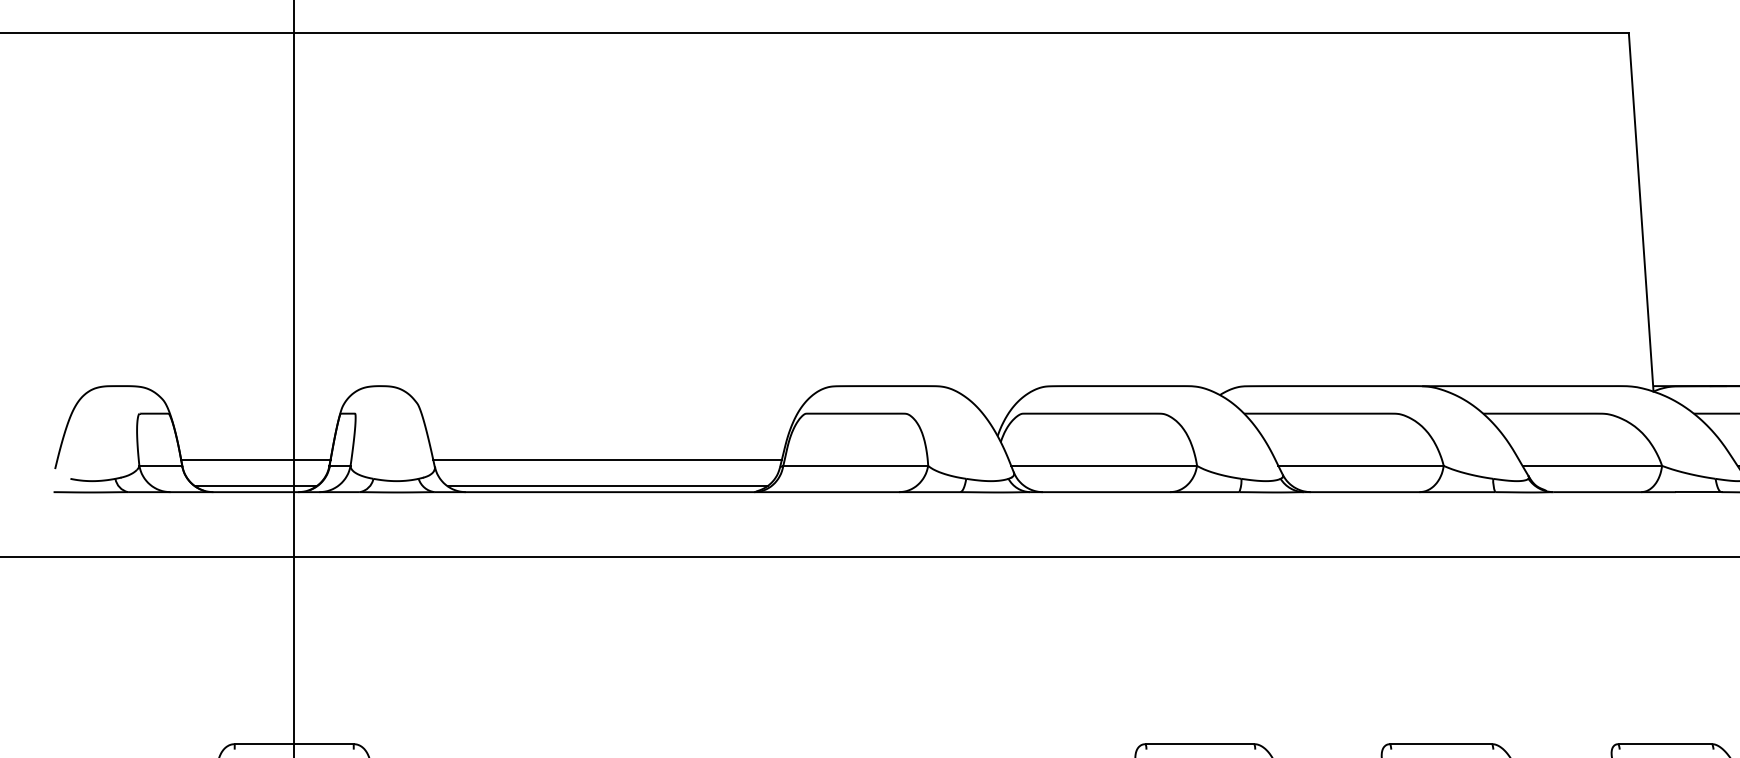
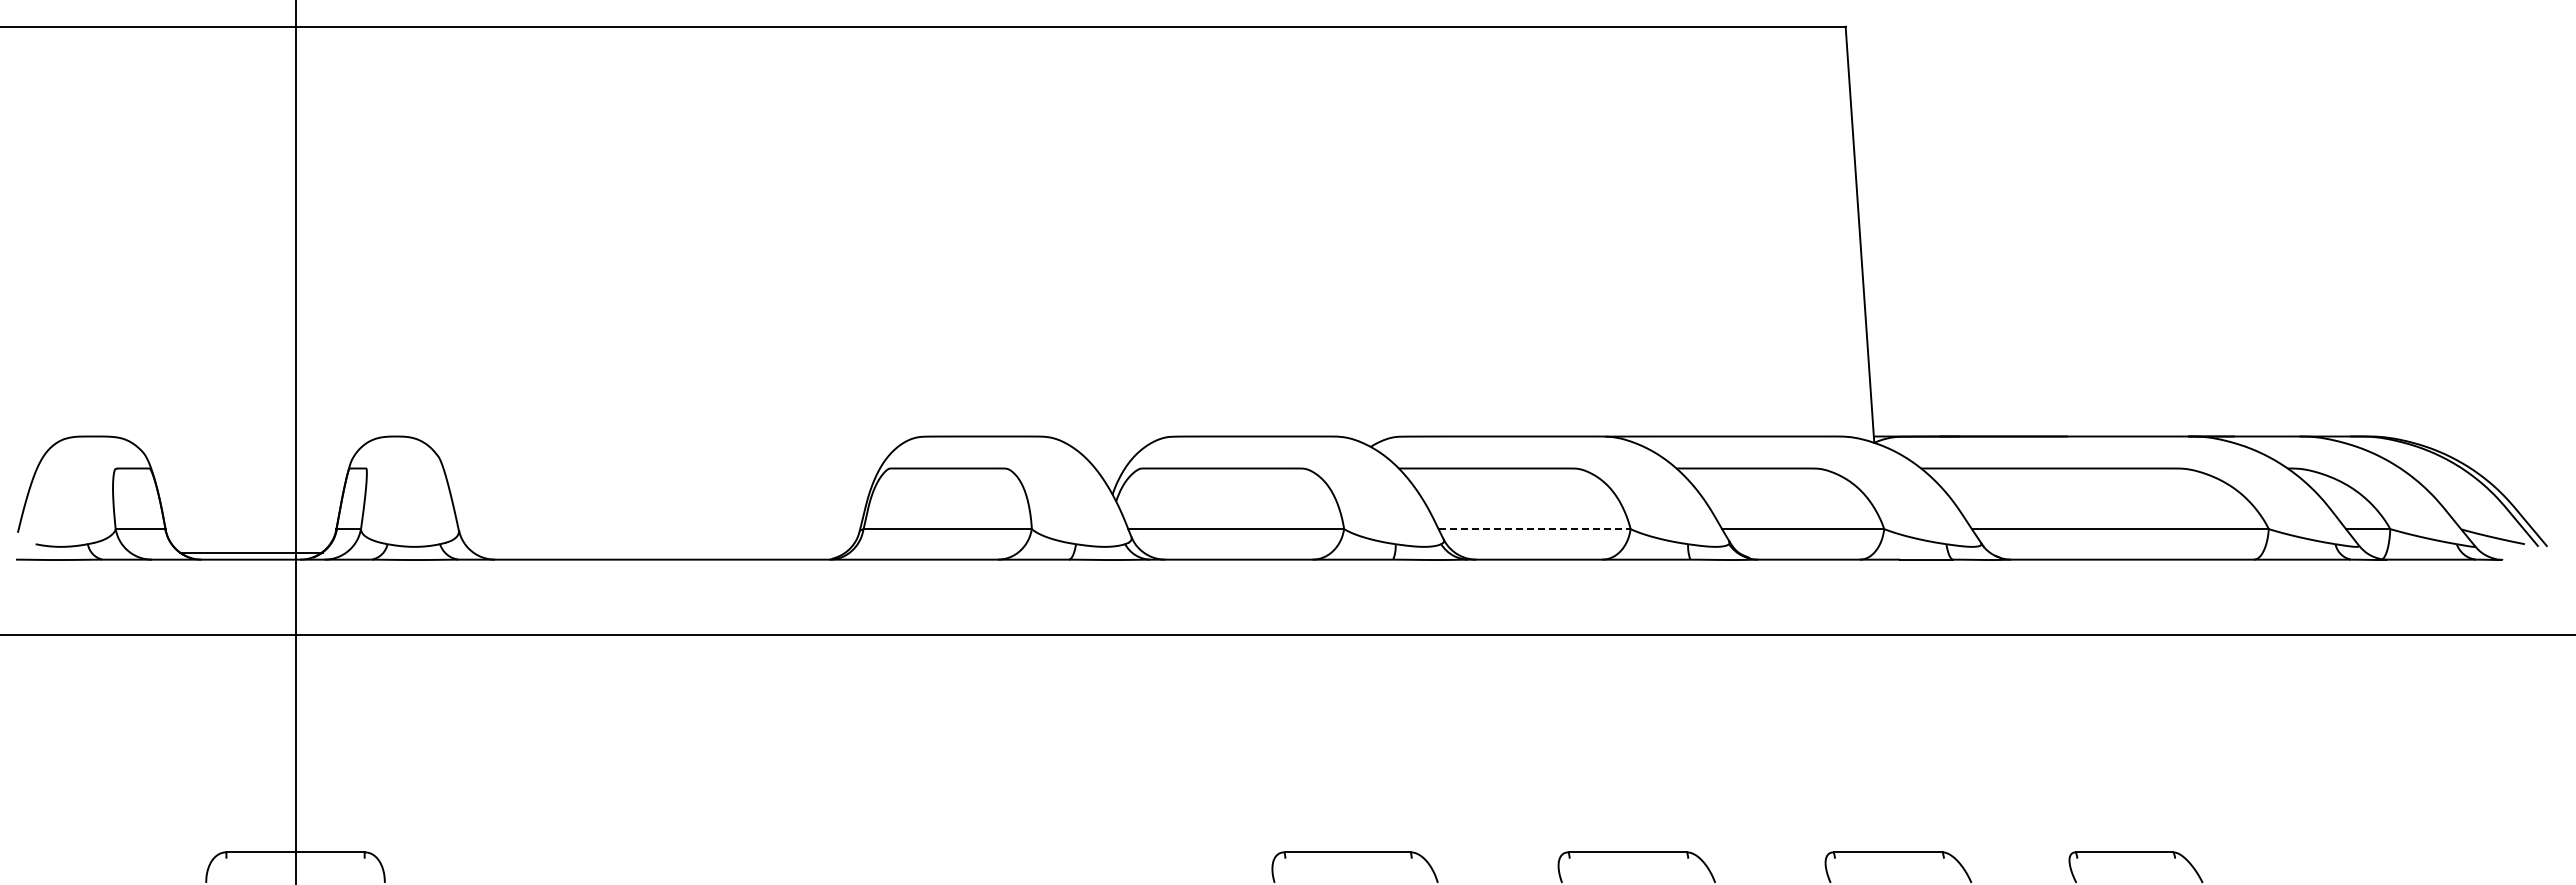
line: (255, 460) -> (250, 522), removed
line: (607, 460) -> (659, 522), removed
line: (1361, 466) -> (1535, 529), solid -> dashed
line: (607, 485) -> (659, 552), removed

